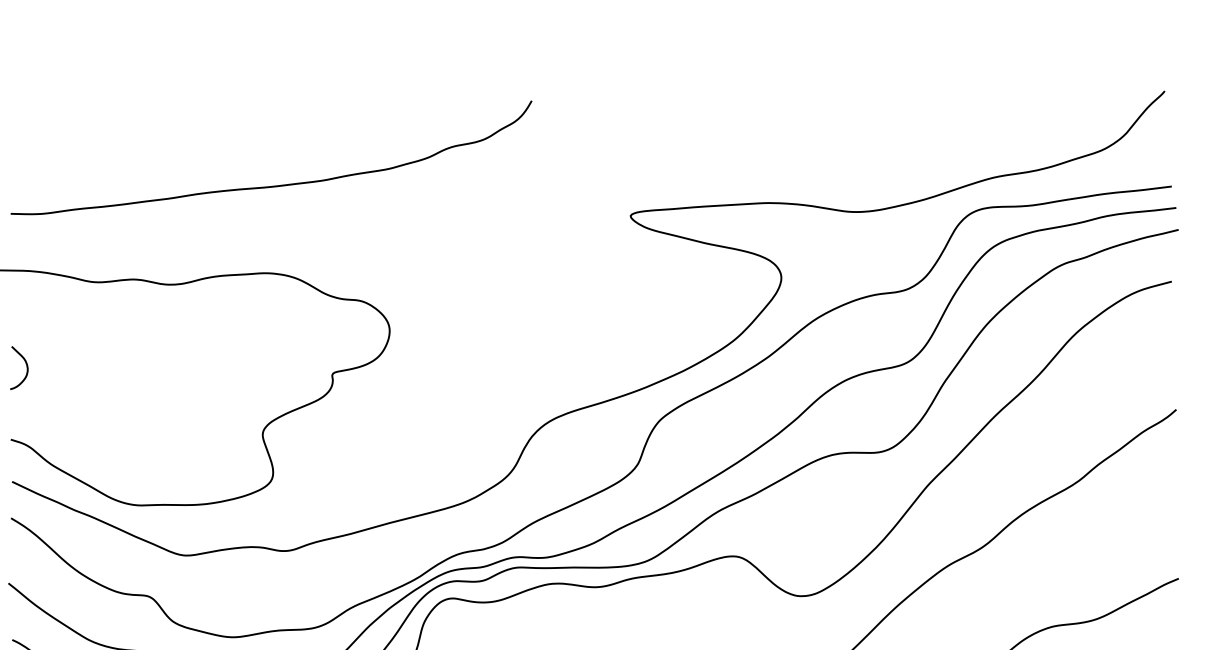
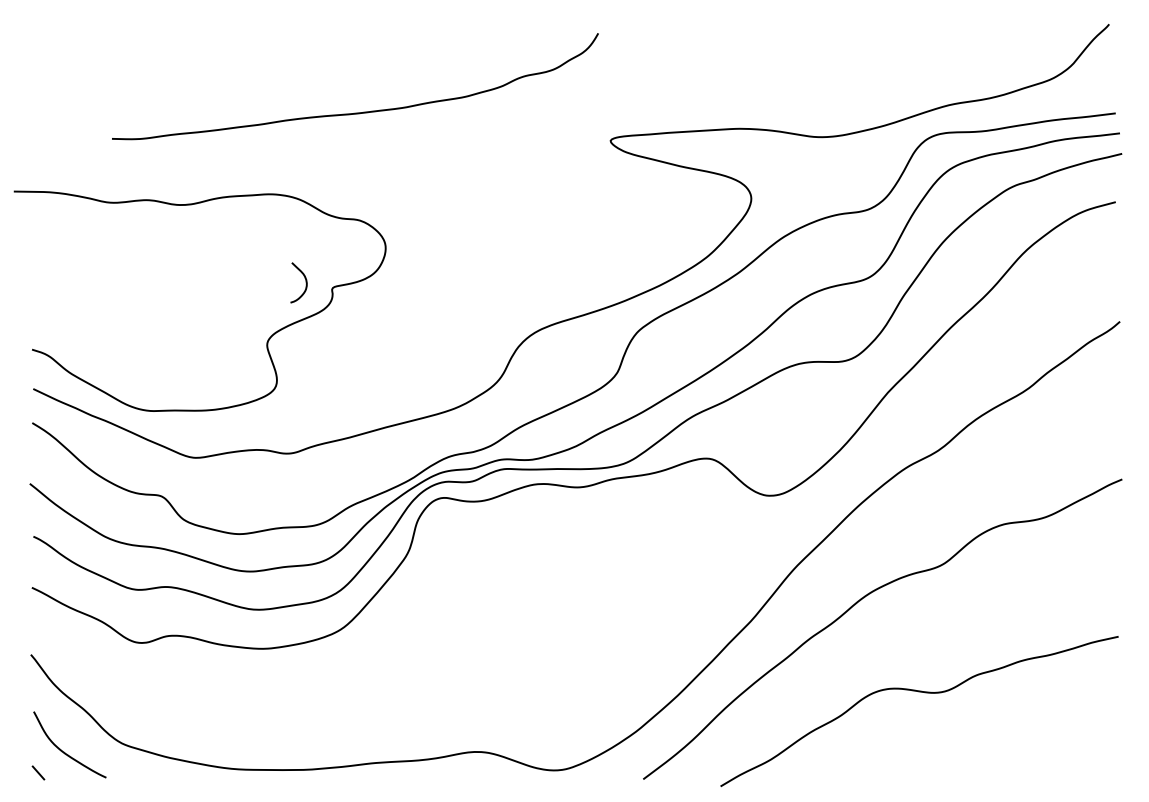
curve: (271, 185) -> (355, 112), moved
curve: (26, 367) -> (305, 282), moved

